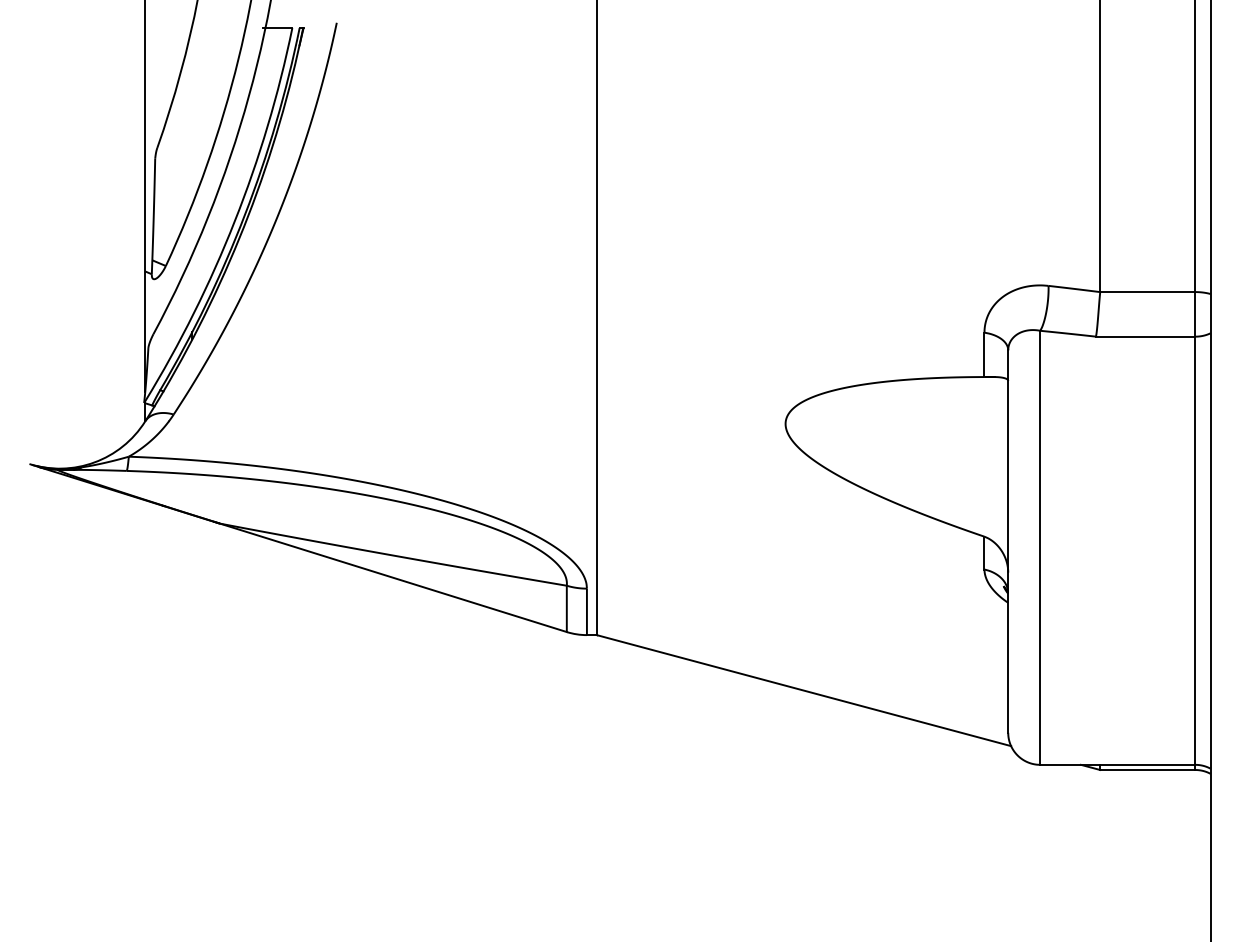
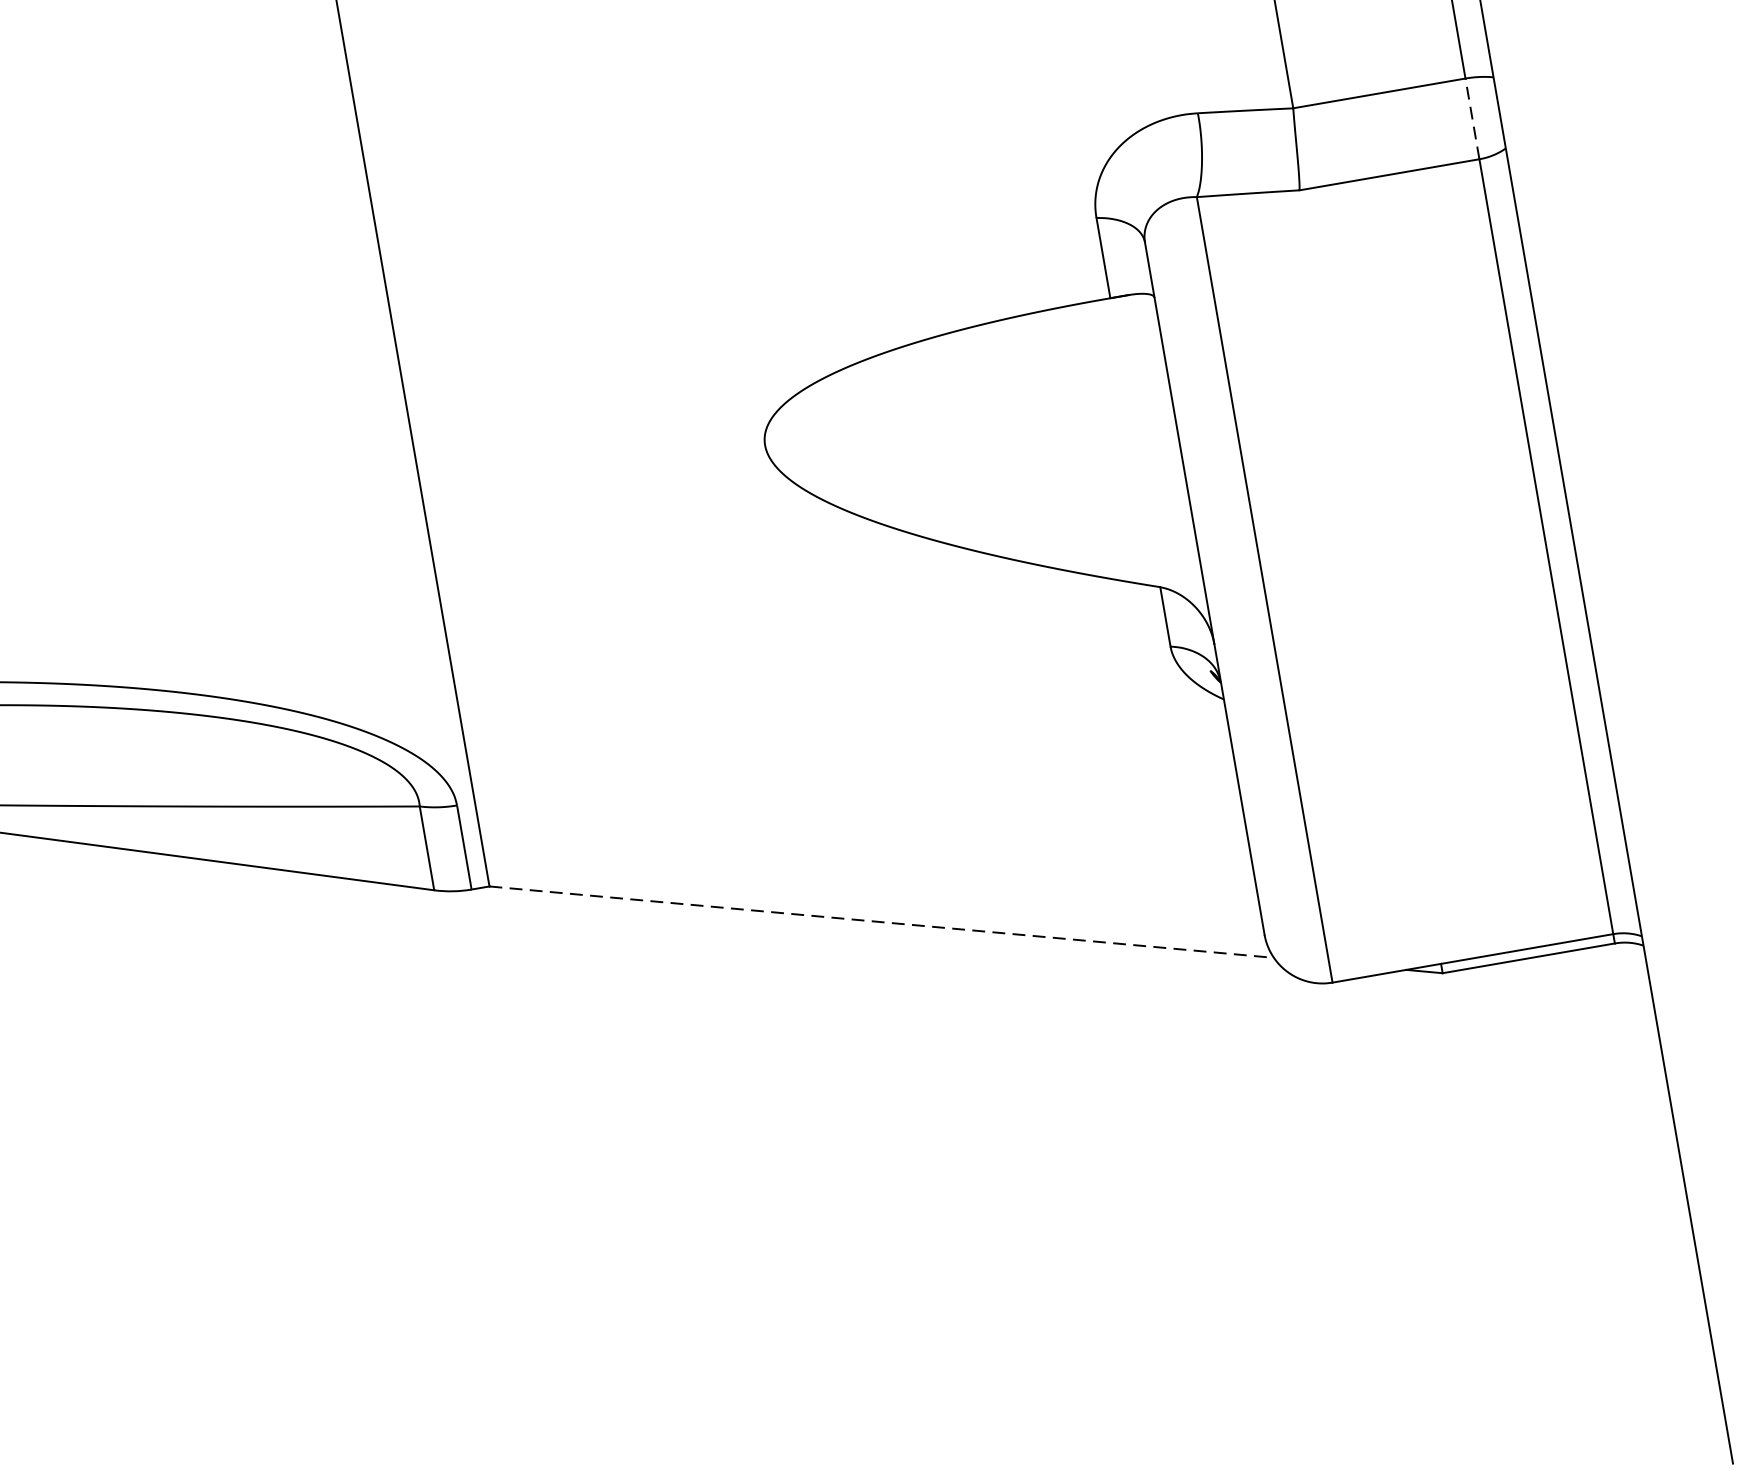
line: (1195, 313) -> (1472, 117), solid -> dashed
line: (804, 690) -> (882, 921), solid -> dashed

